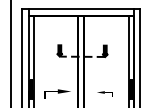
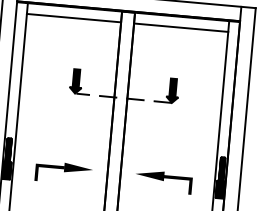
line: (56, 21) -> (74, 18), added
line: (106, 21) -> (181, 27), added
part: (104, 93) -> (163, 180), size x1.67

